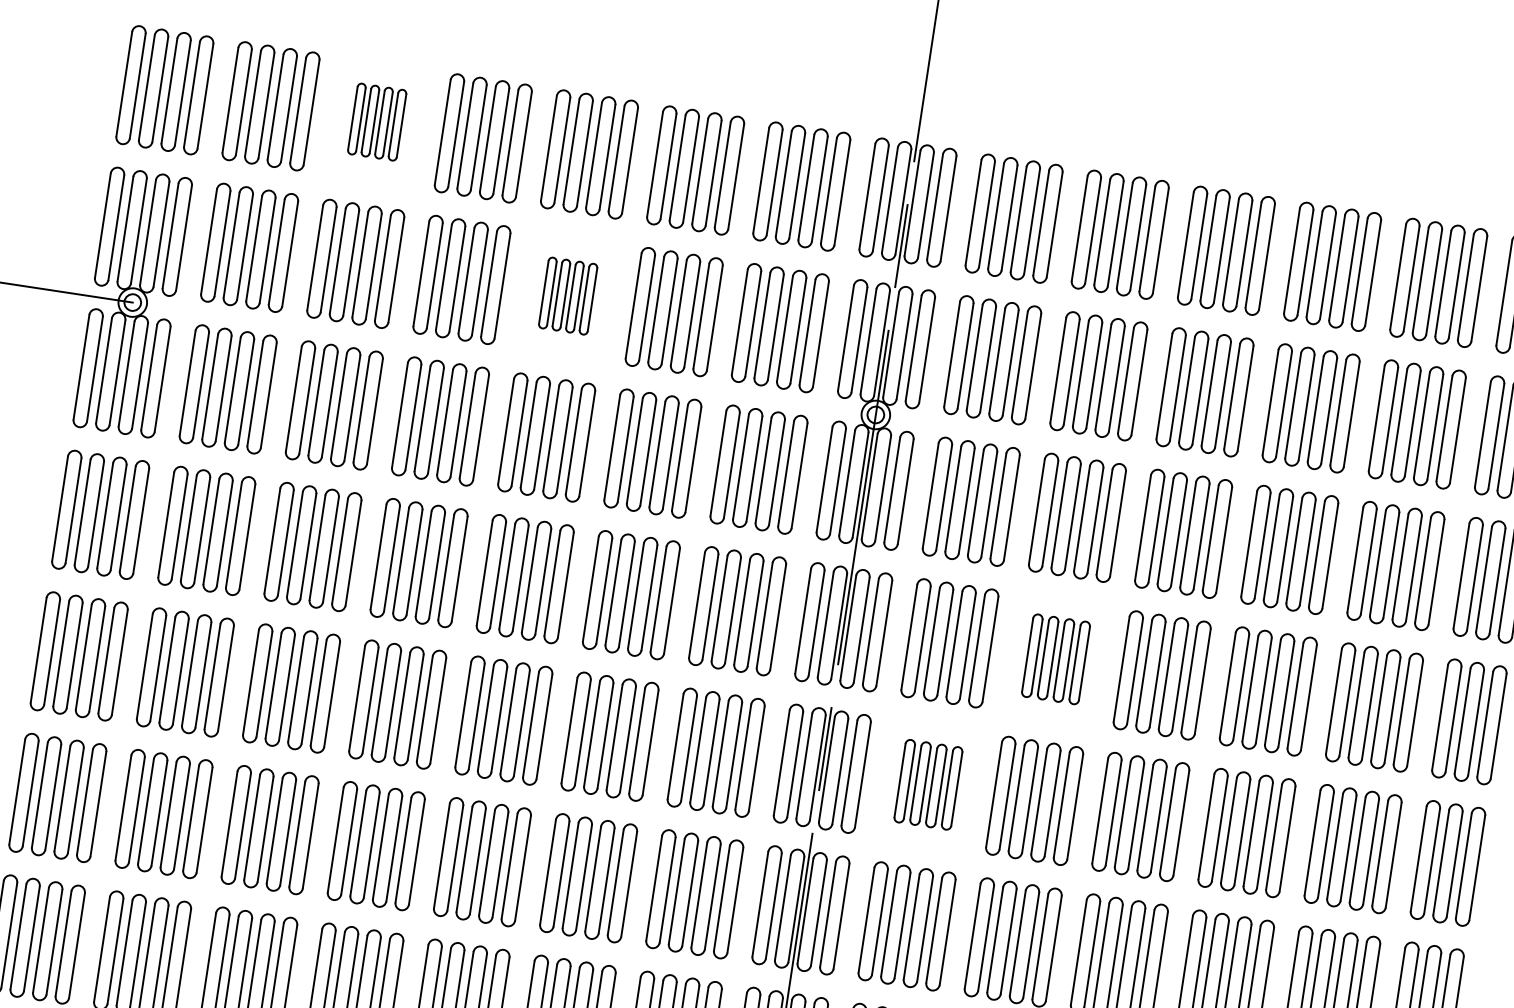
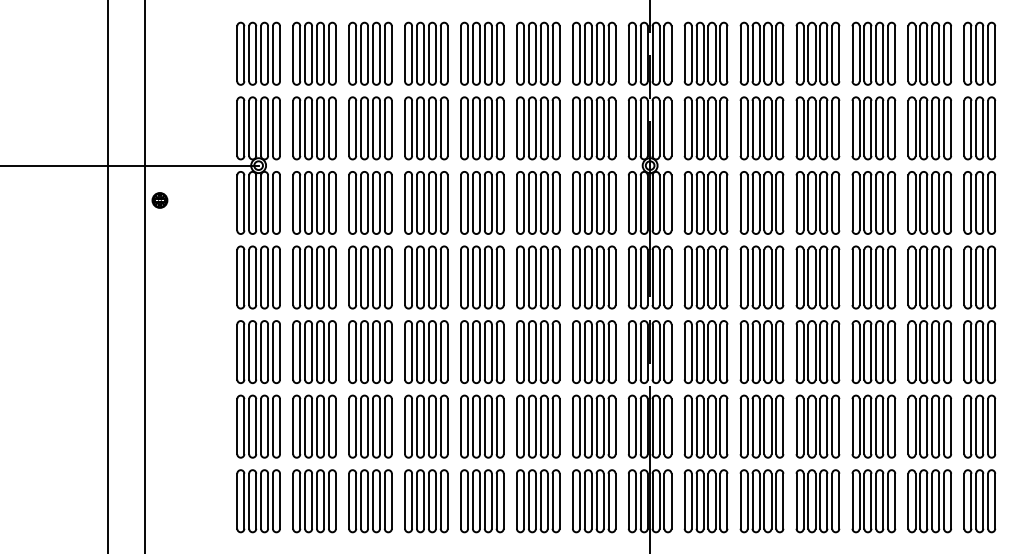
part: (377, 121) -> (370, 53), size x1.67
part: (568, 296) -> (482, 128), size x1.67
part: (1055, 659) -> (761, 277), size x1.43
part: (927, 783) -> (705, 351), size x1.43

